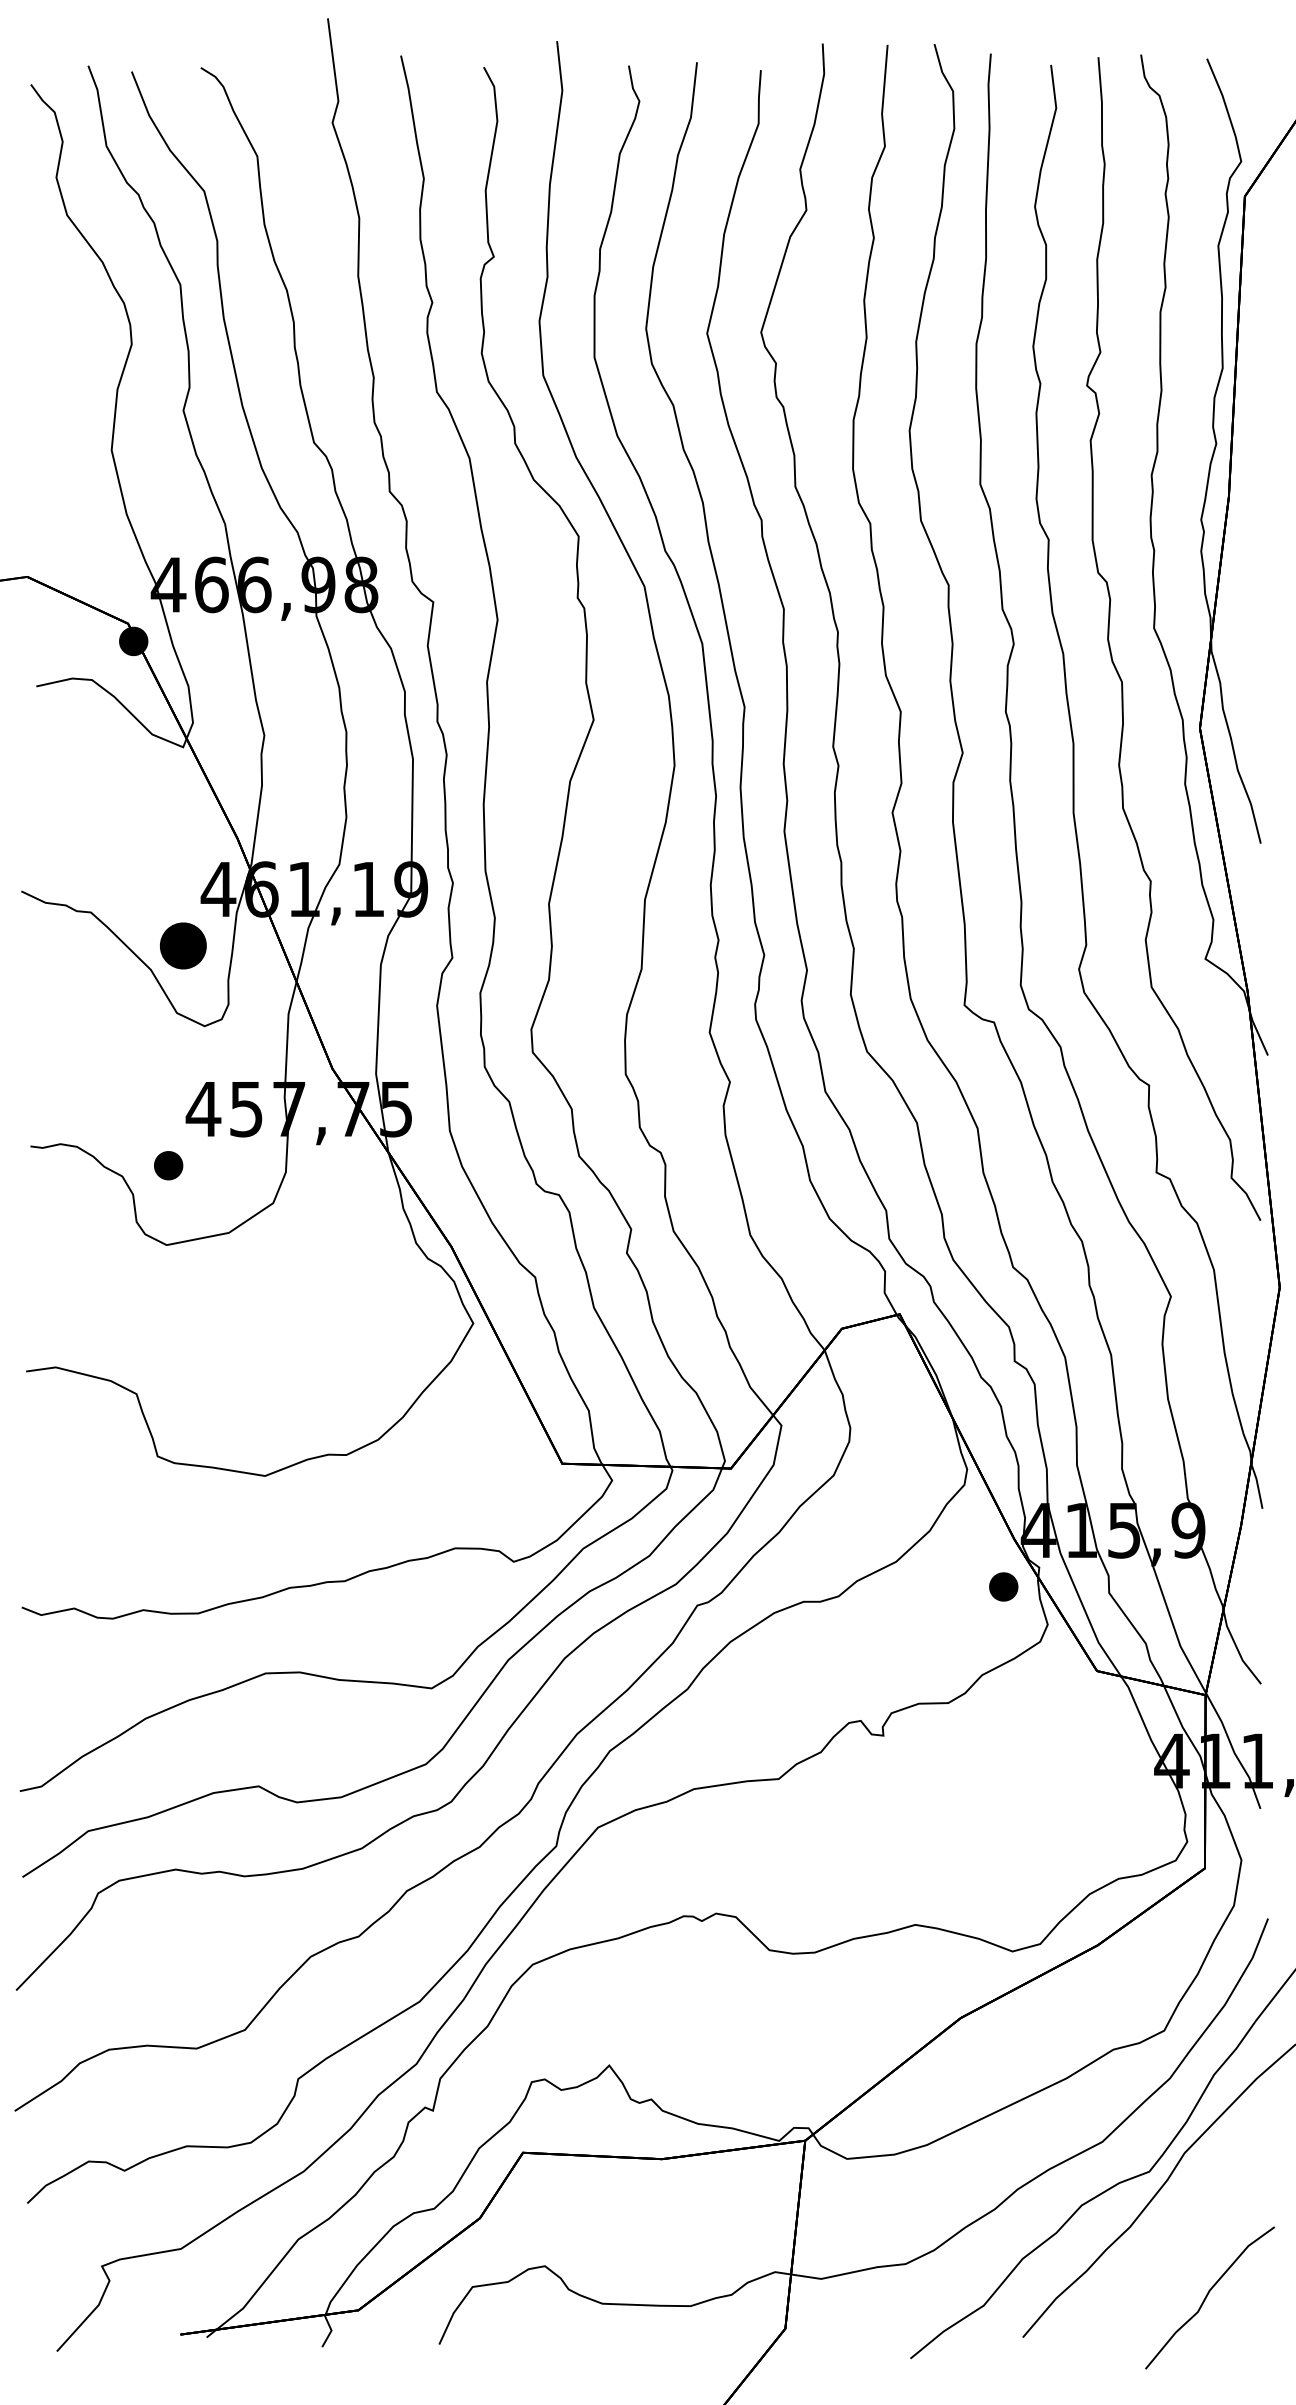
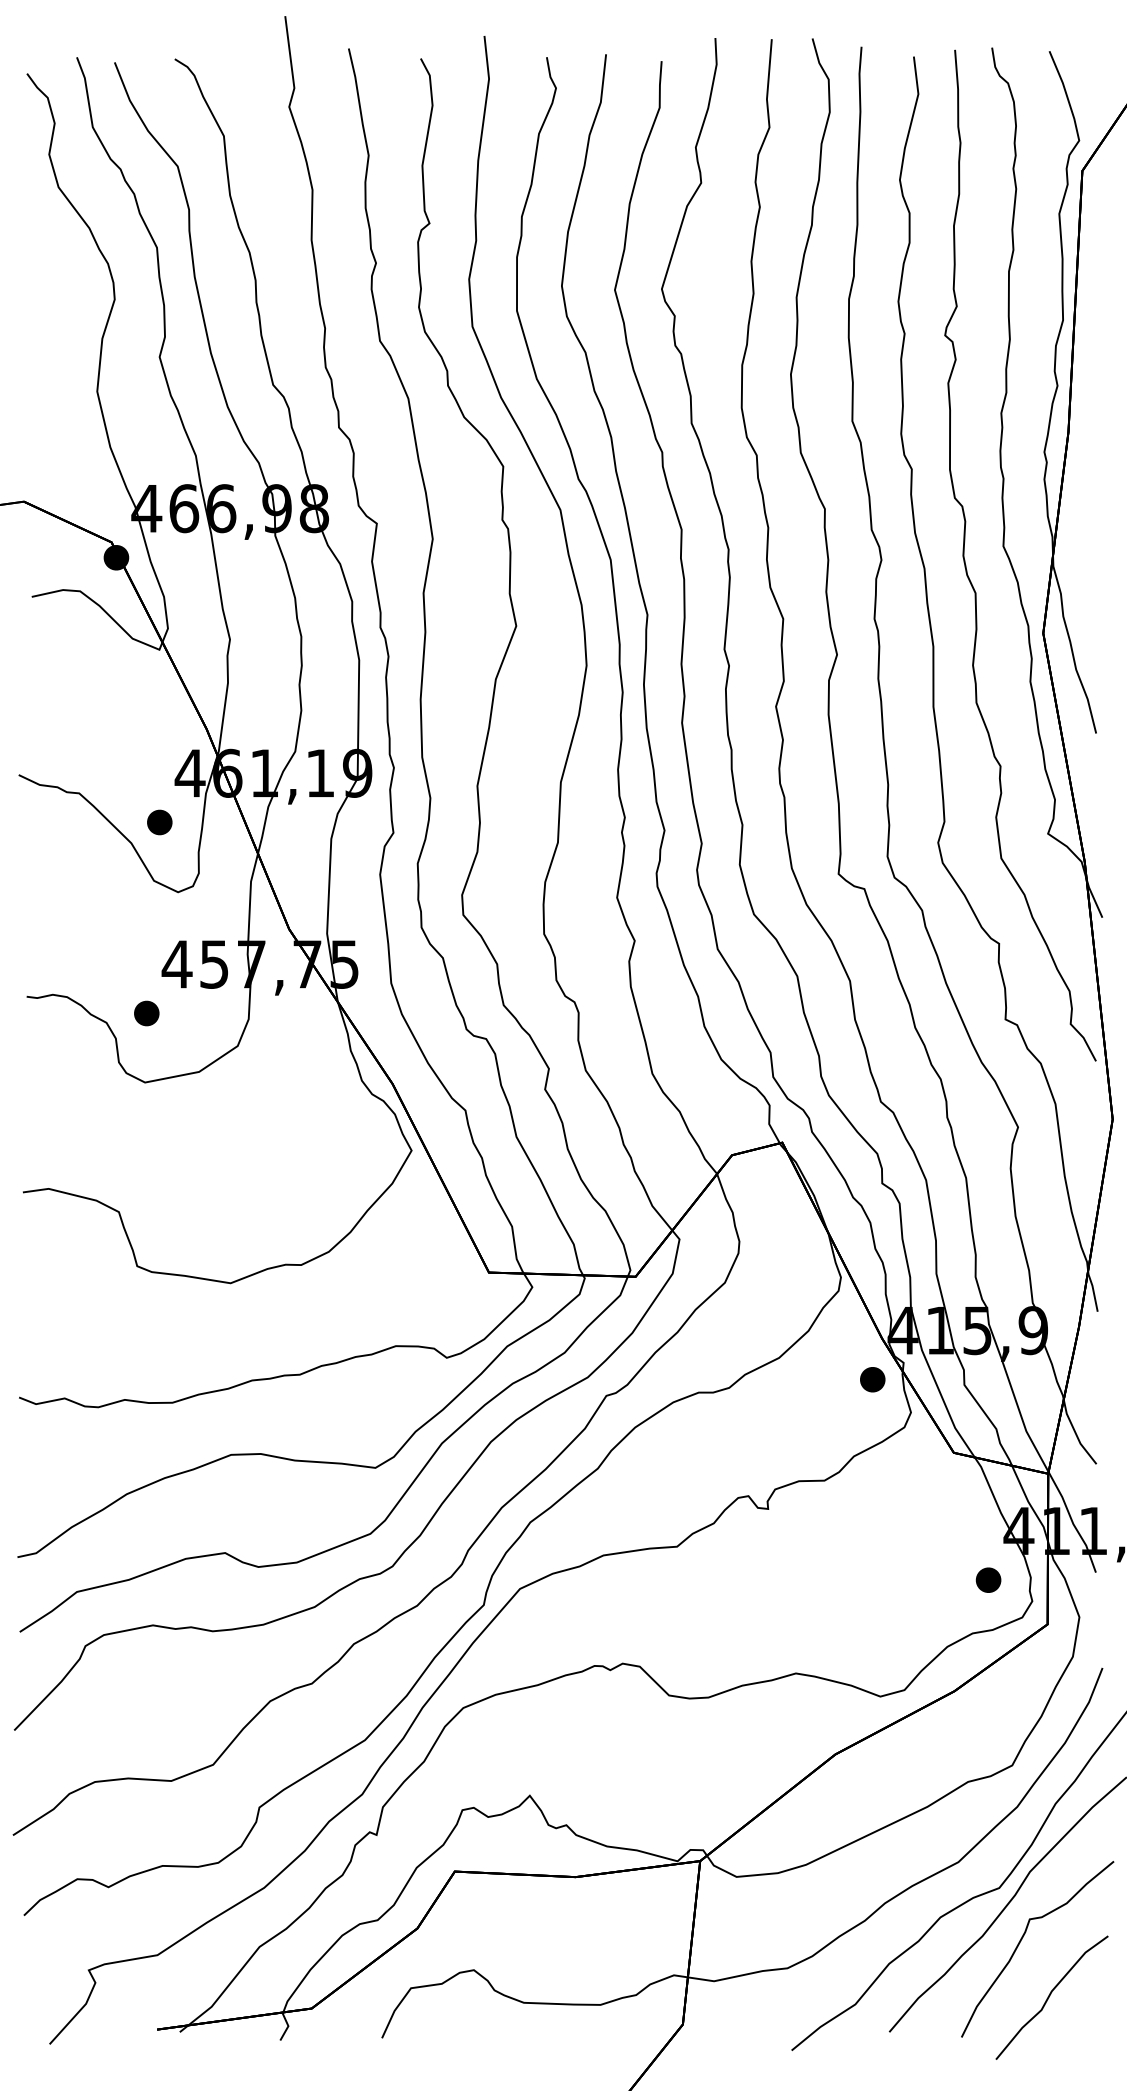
part: (183, 945) -> (159, 822), size x0.62
part: (1136, 1817) -> (988, 1580), added
curve: (1175, 2231) -> (1022, 1940), added

